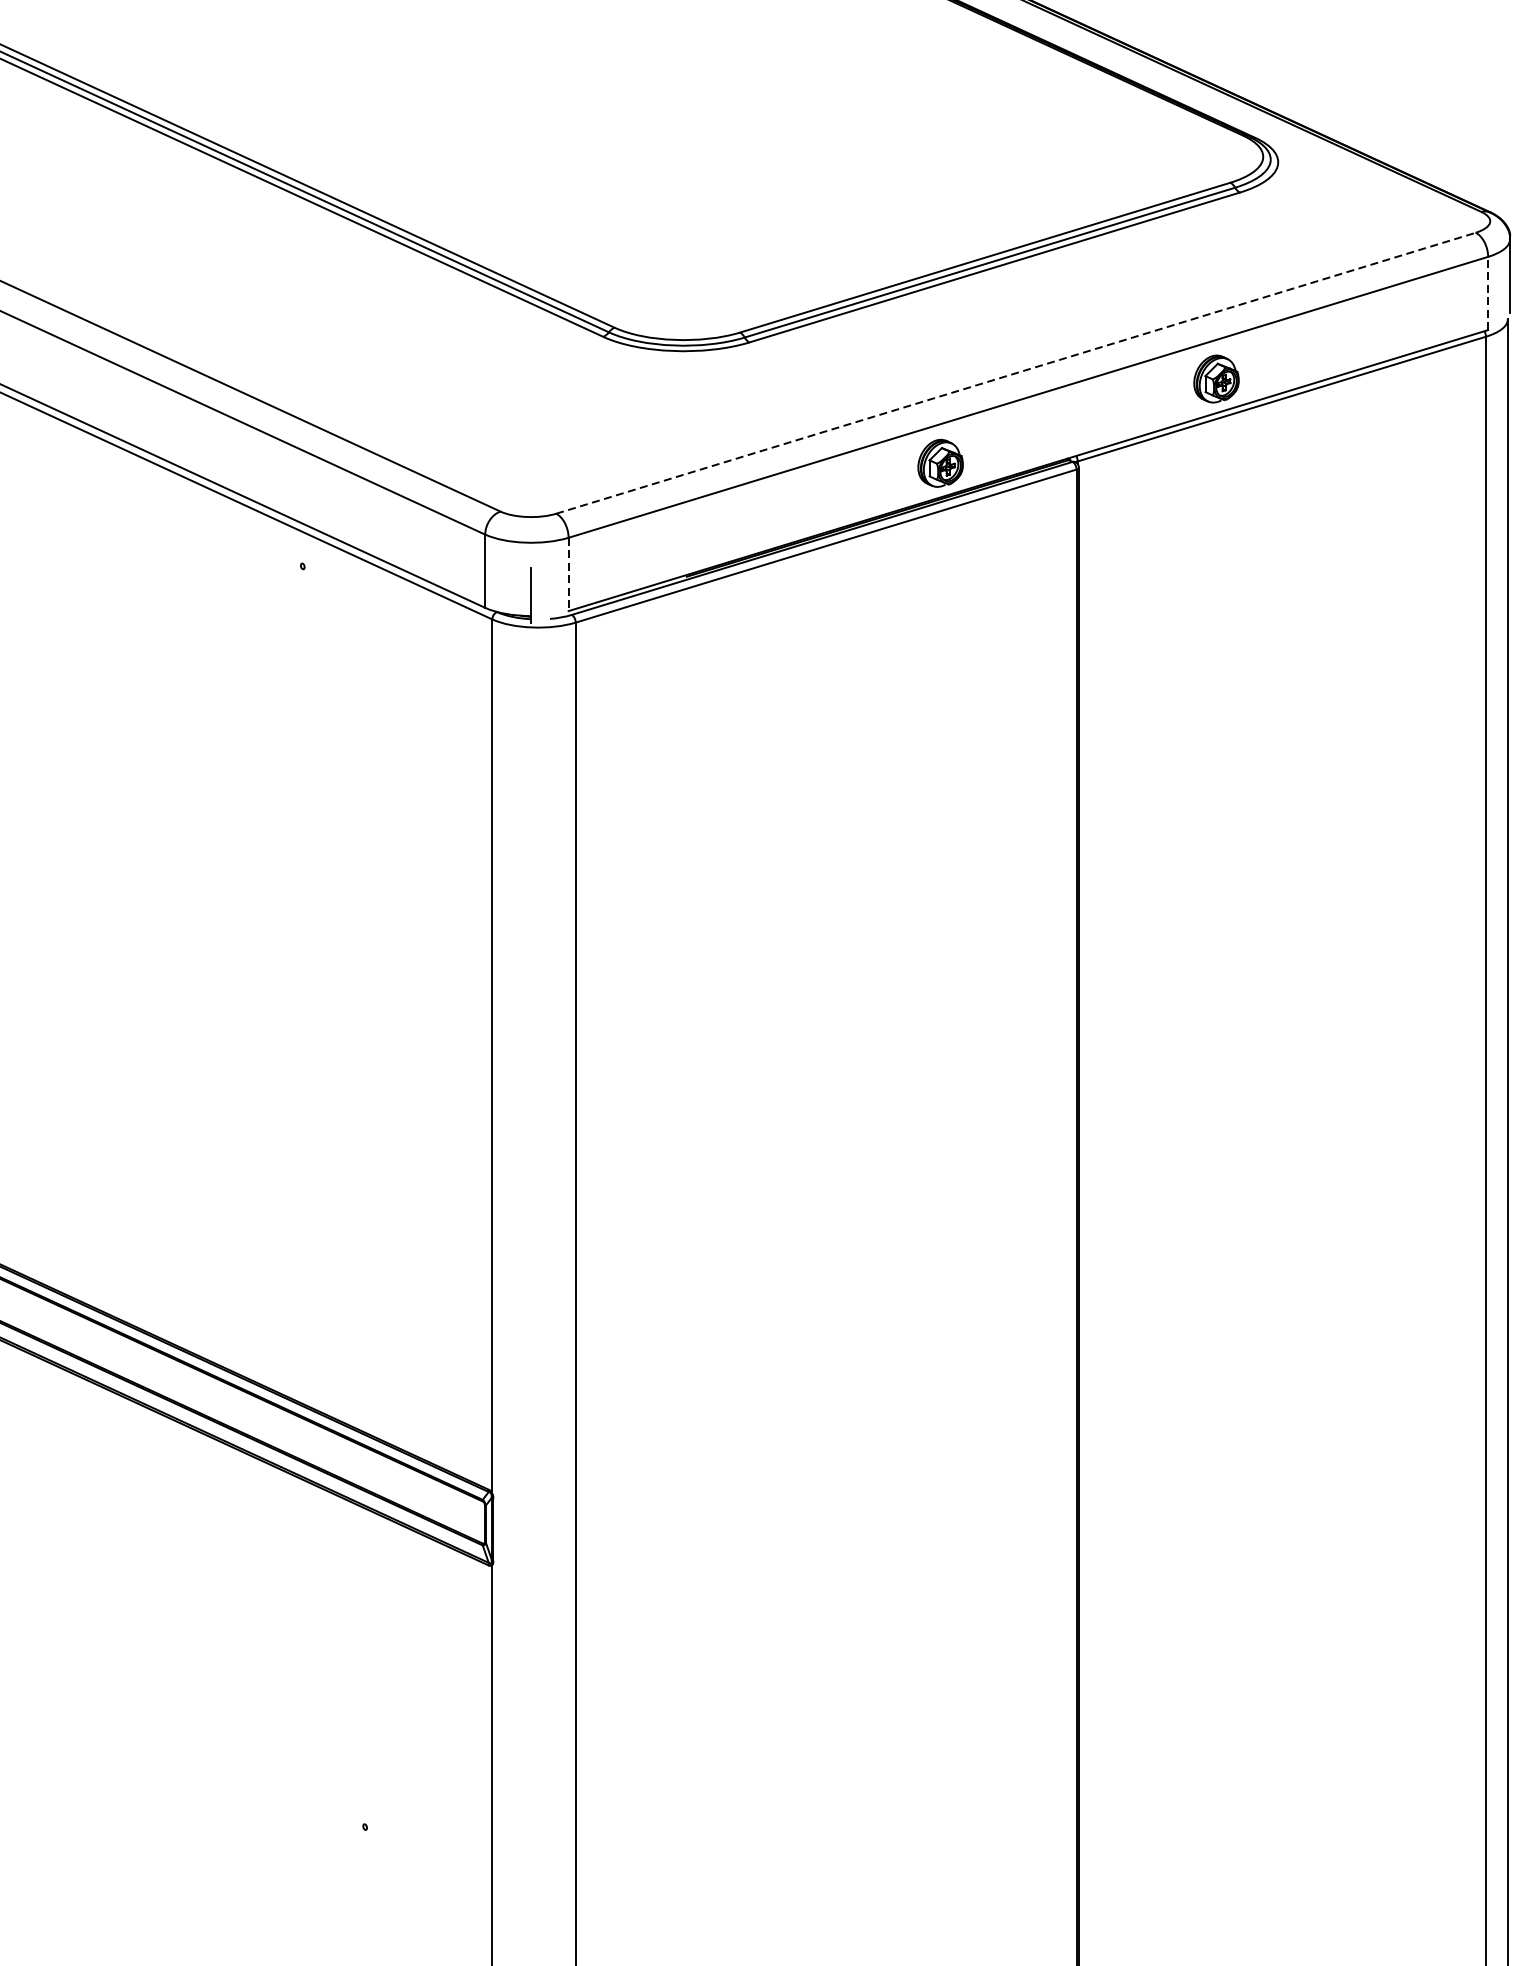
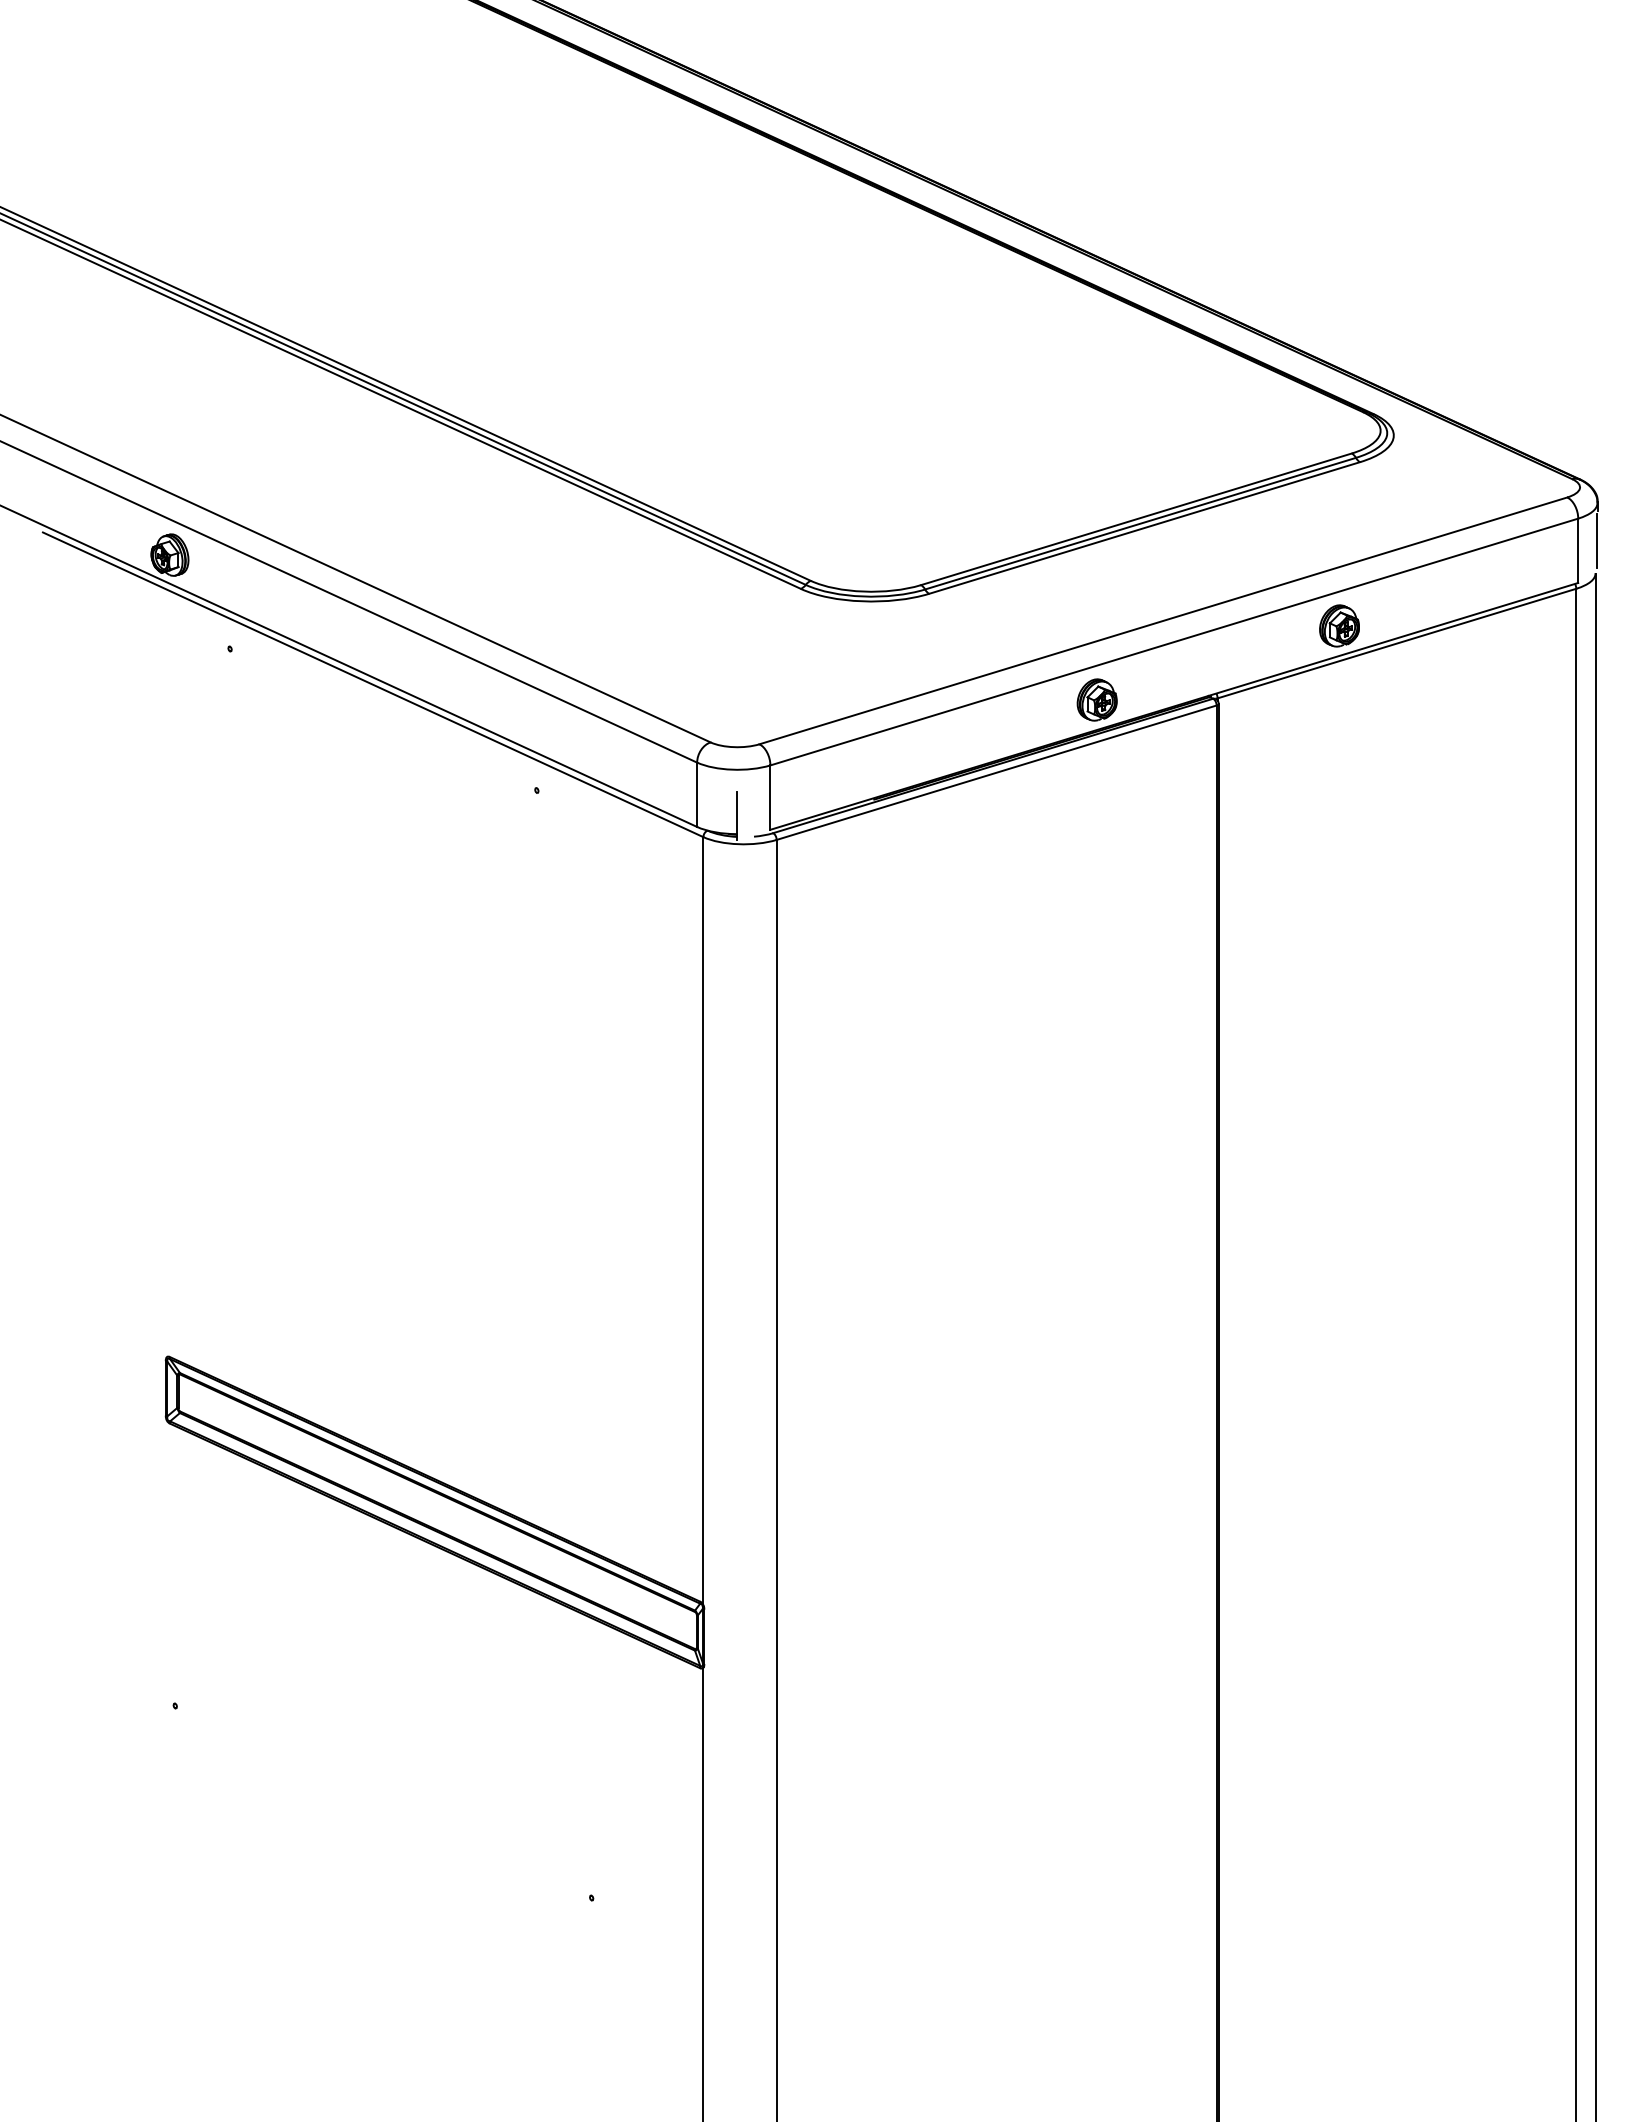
line: (1488, 293) -> (1578, 550), dashed -> solid
line: (1016, 372) -> (1163, 620), dashed -> solid
line: (568, 575) -> (770, 798), dashed -> solid

